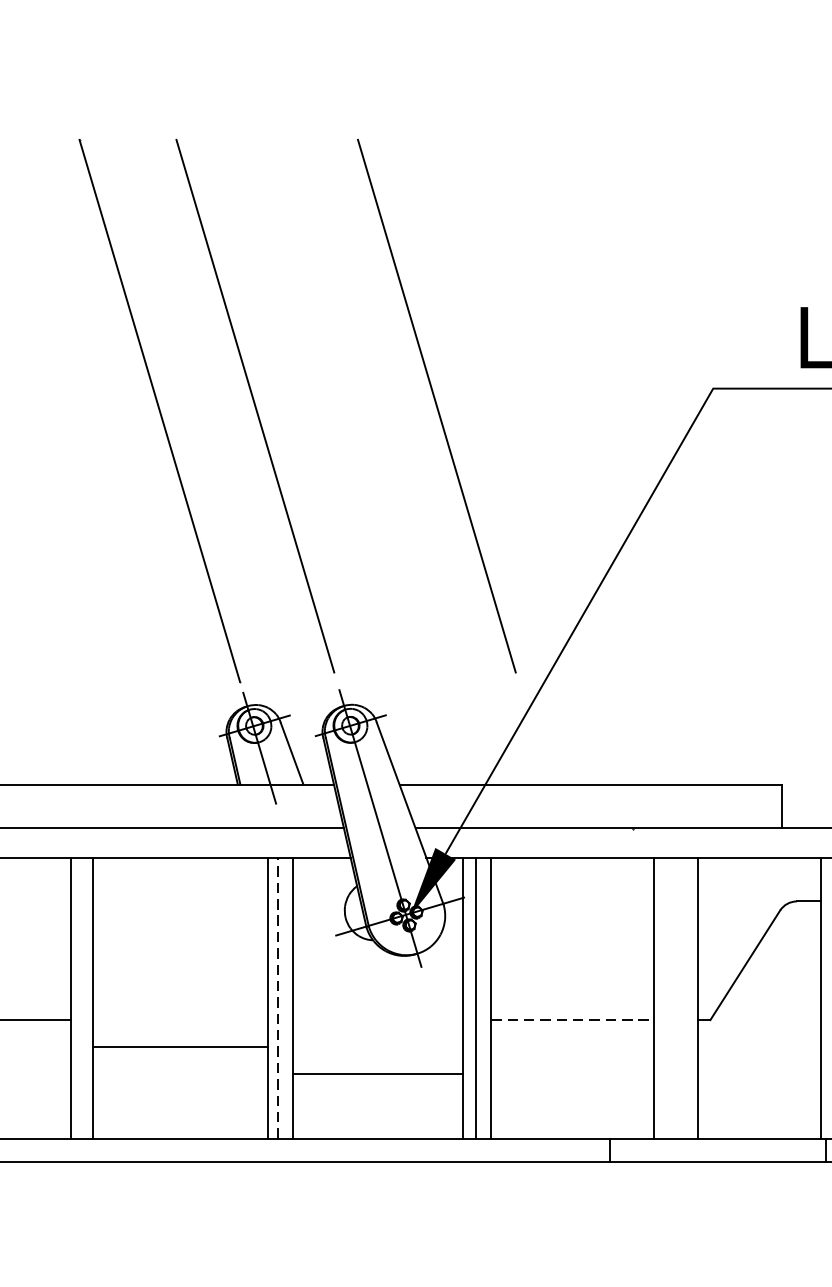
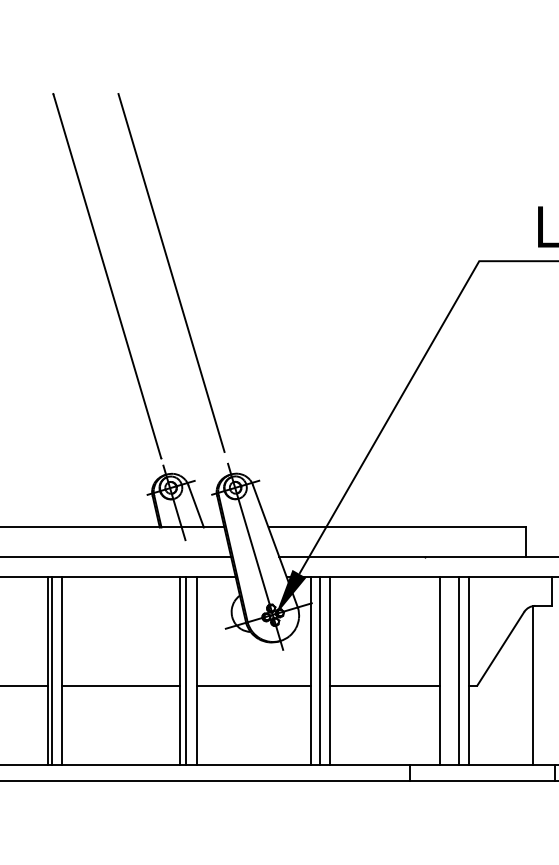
line: (436, 405) -> (293, 272), removed
line: (76, 997) -> (51, 670), added
line: (277, 997) -> (186, 670), dashed -> solid
line: (682, 997) -> (458, 670), added
line: (572, 1019) -> (384, 685), dashed -> solid
line: (820, 1019) -> (532, 685), moved
line: (180, 1046) -> (121, 685), moved
line: (377, 1073) -> (253, 685), moved

